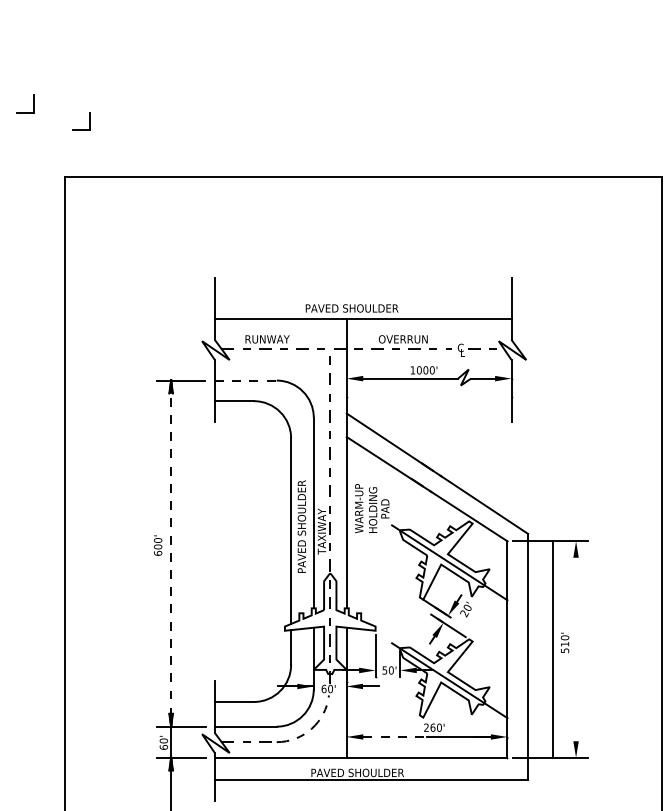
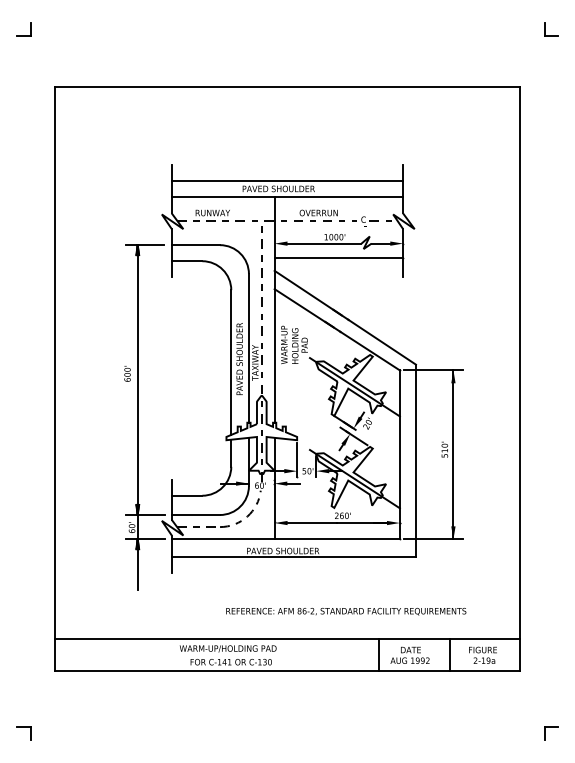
part: (81, 121) -> (67, 43), removed
line: (363, 297) -> (287, 180), added
line: (246, 381) -> (196, 245), dashed -> solid
line: (428, 397) -> (338, 258), added
line: (170, 554) -> (137, 380), dashed -> solid
line: (553, 649) -> (453, 454), moved
line: (395, 737) -> (312, 523), dashed -> solid

